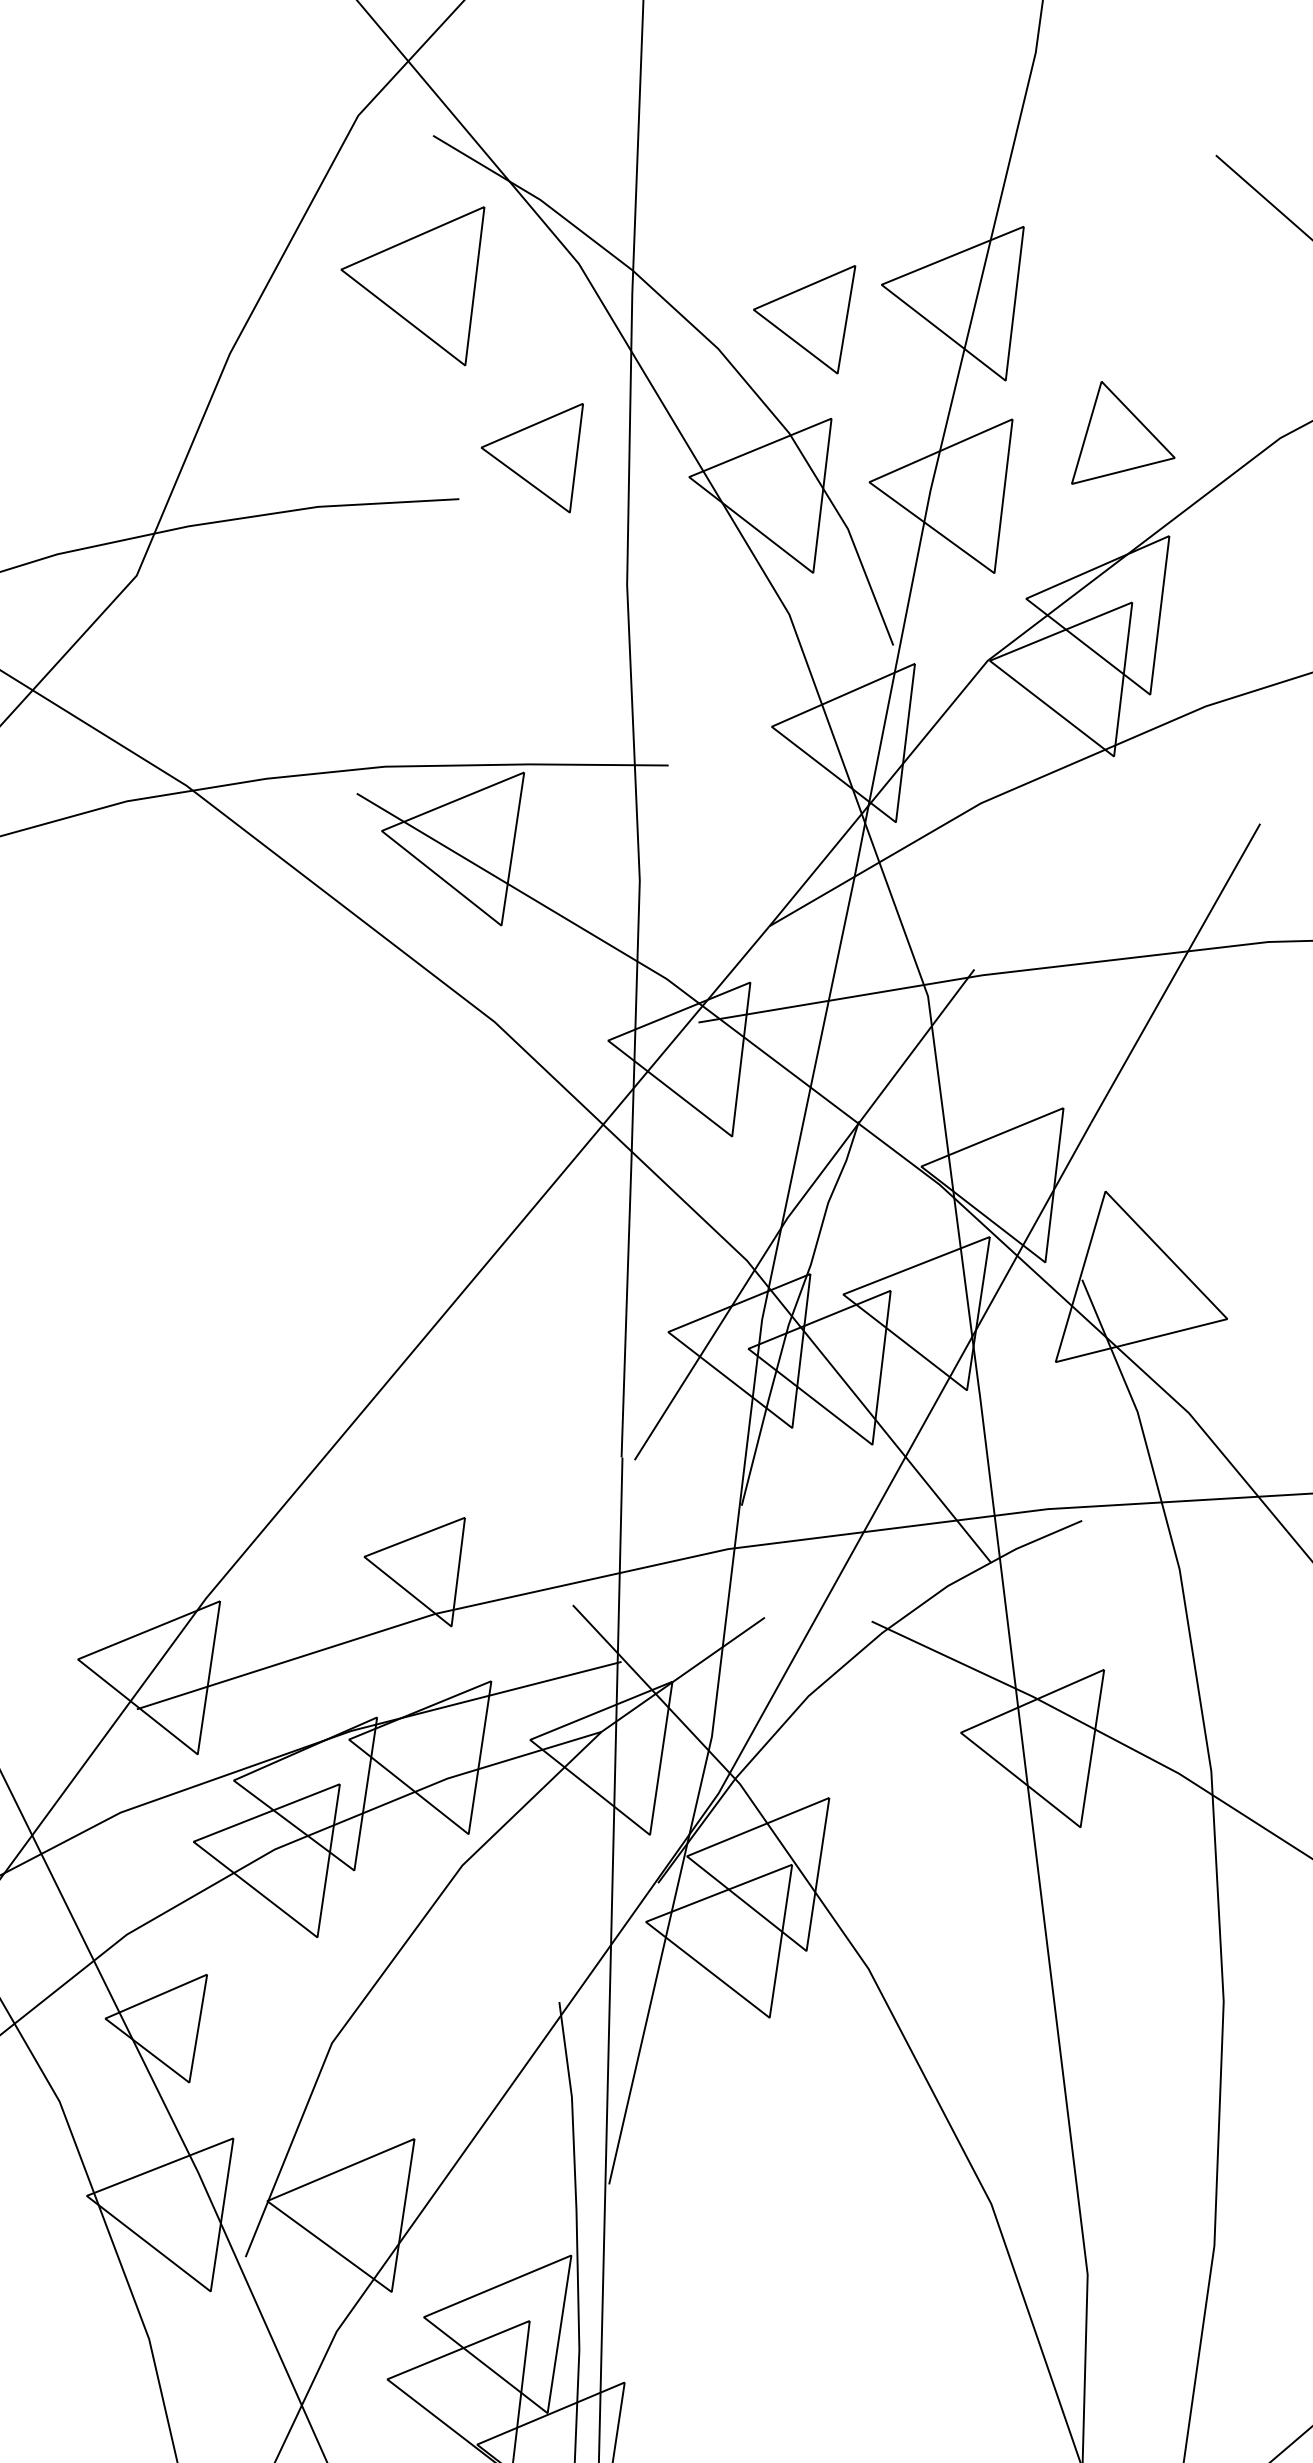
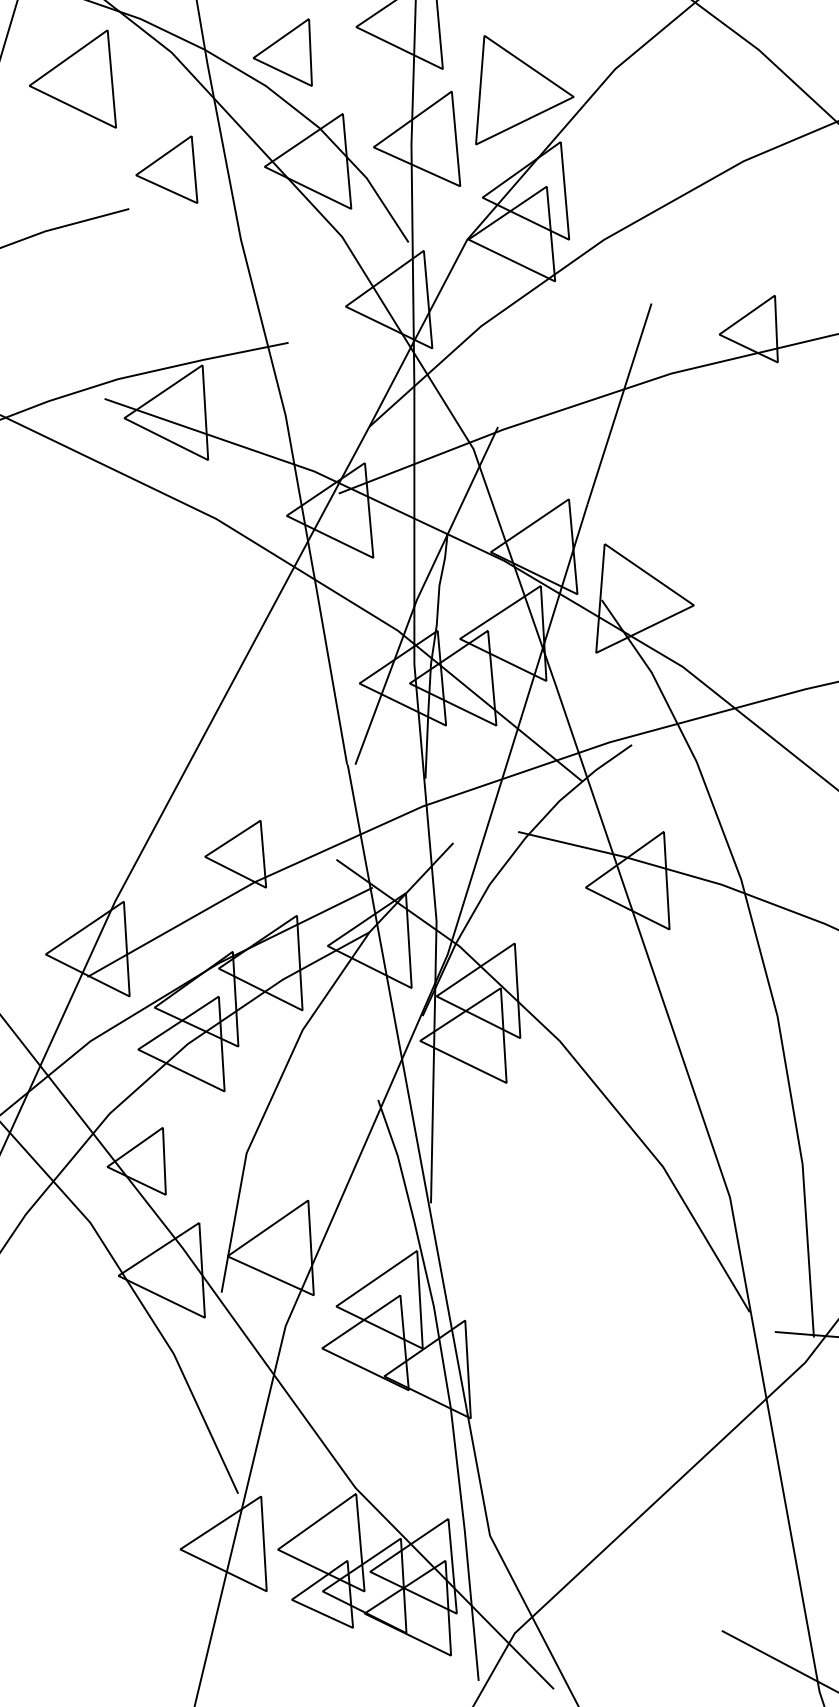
part: (801, 310) -> (282, 52), moved
part: (1128, 441) -> (524, 90), size x1.67

